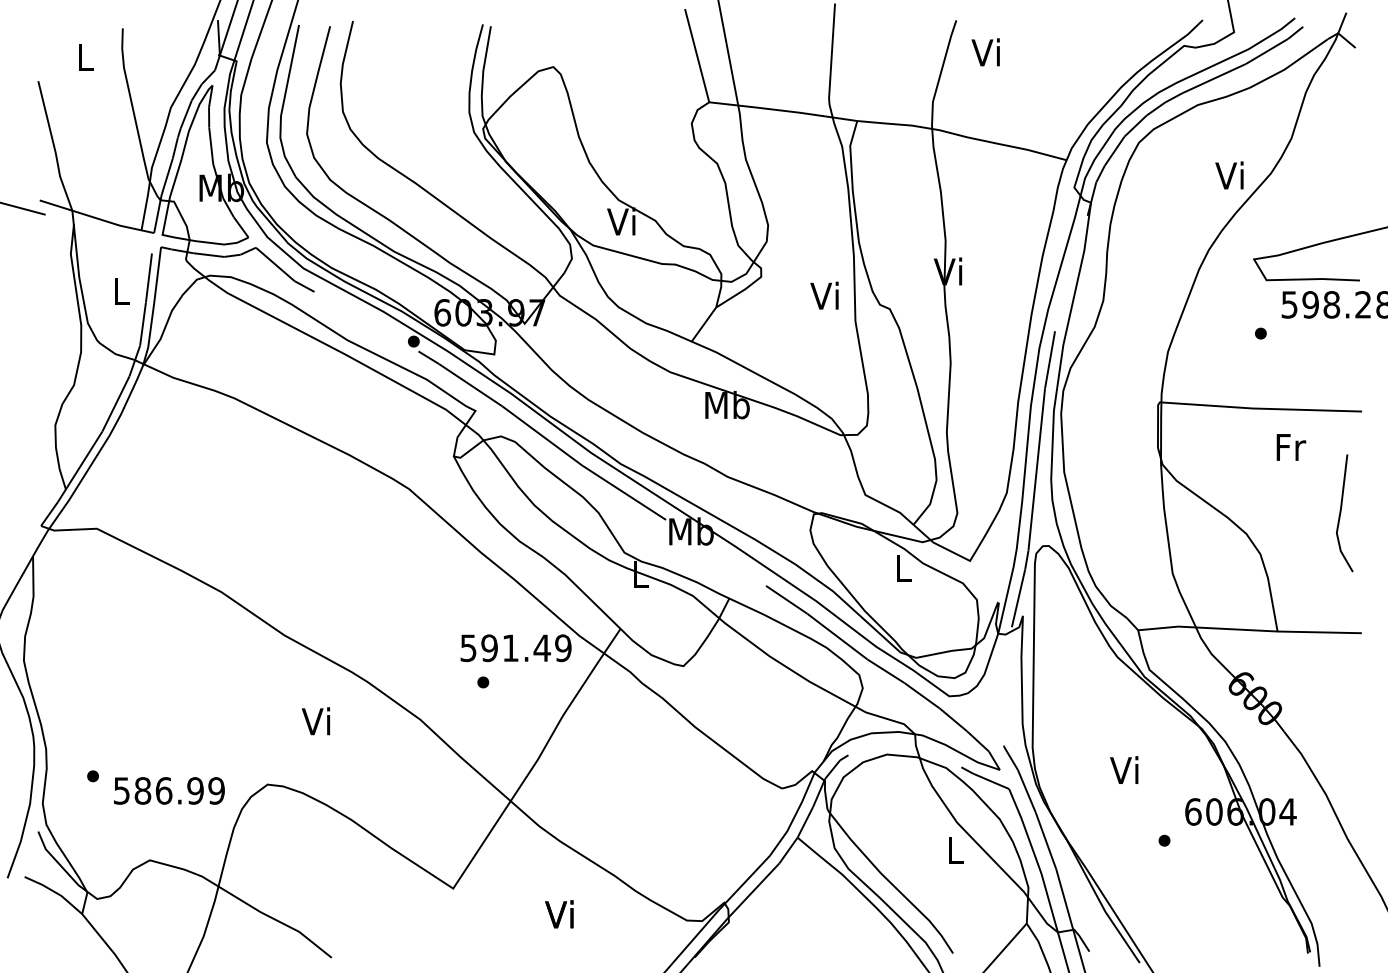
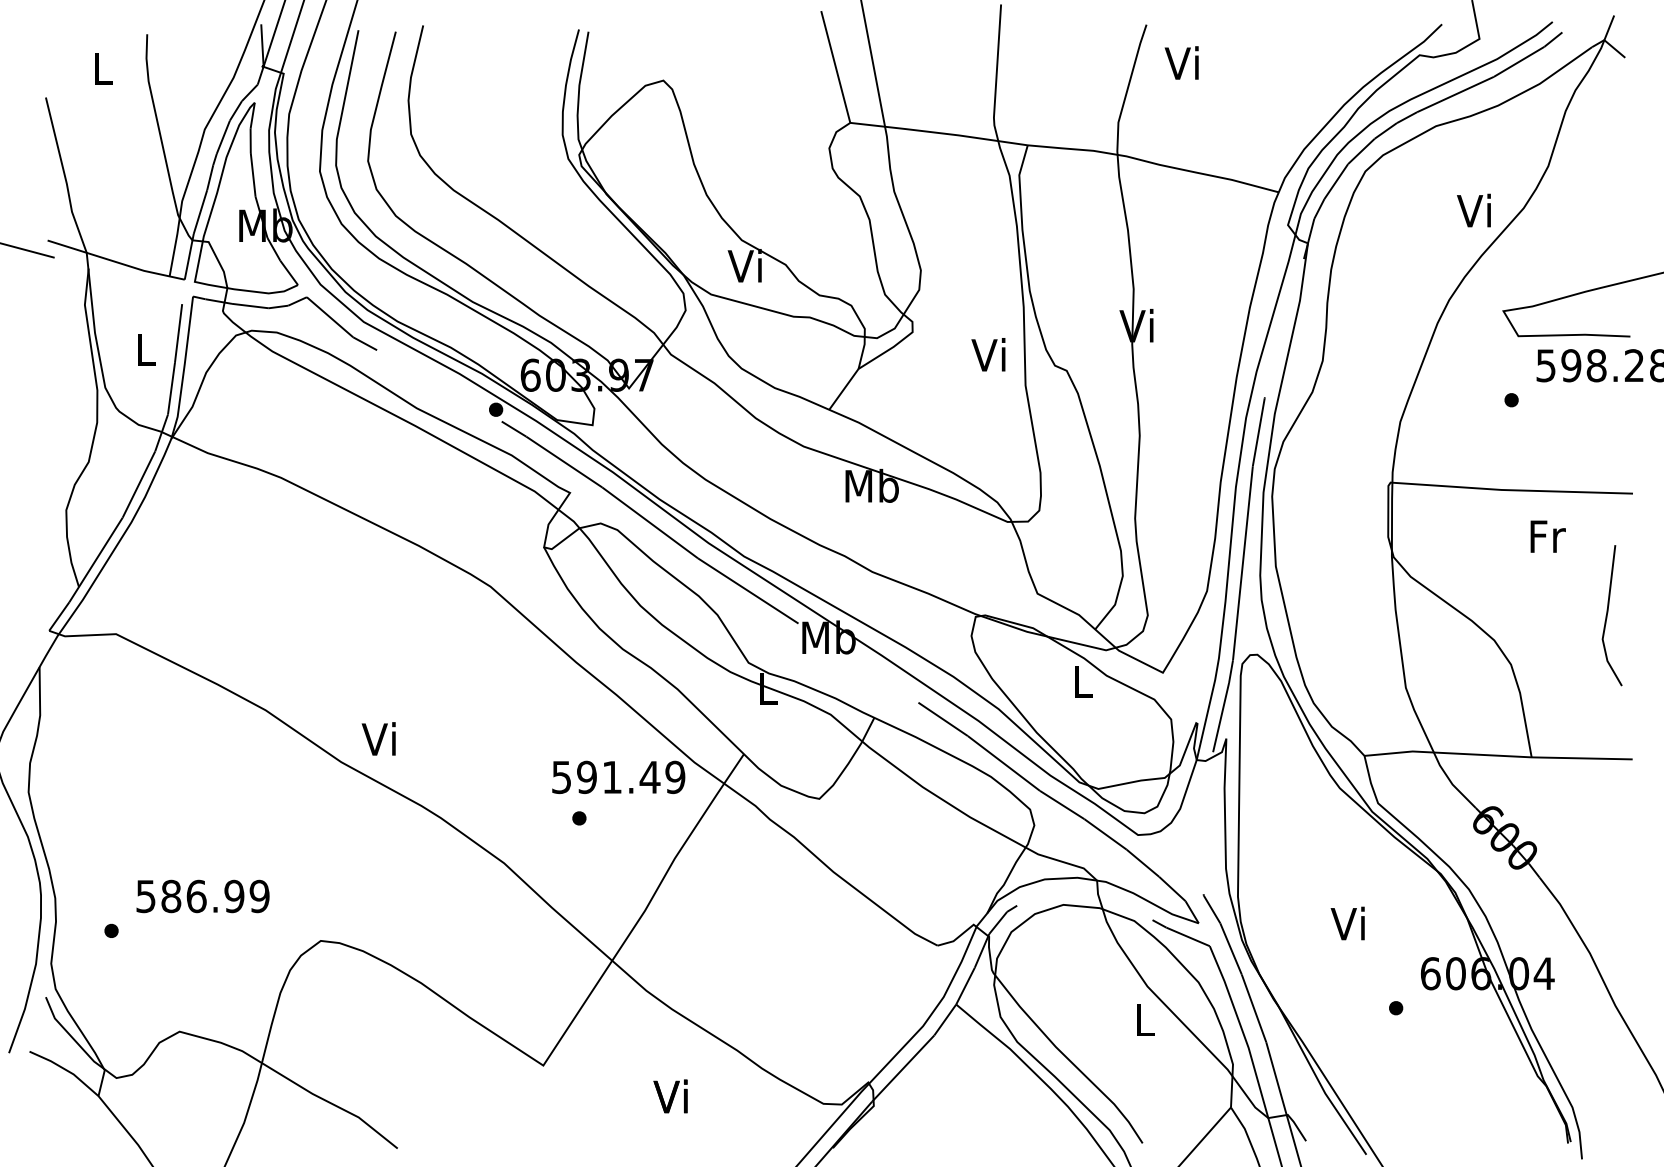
text: (315, 720) -> (378, 738), moved
text: (168, 790) -> (202, 896), moved

